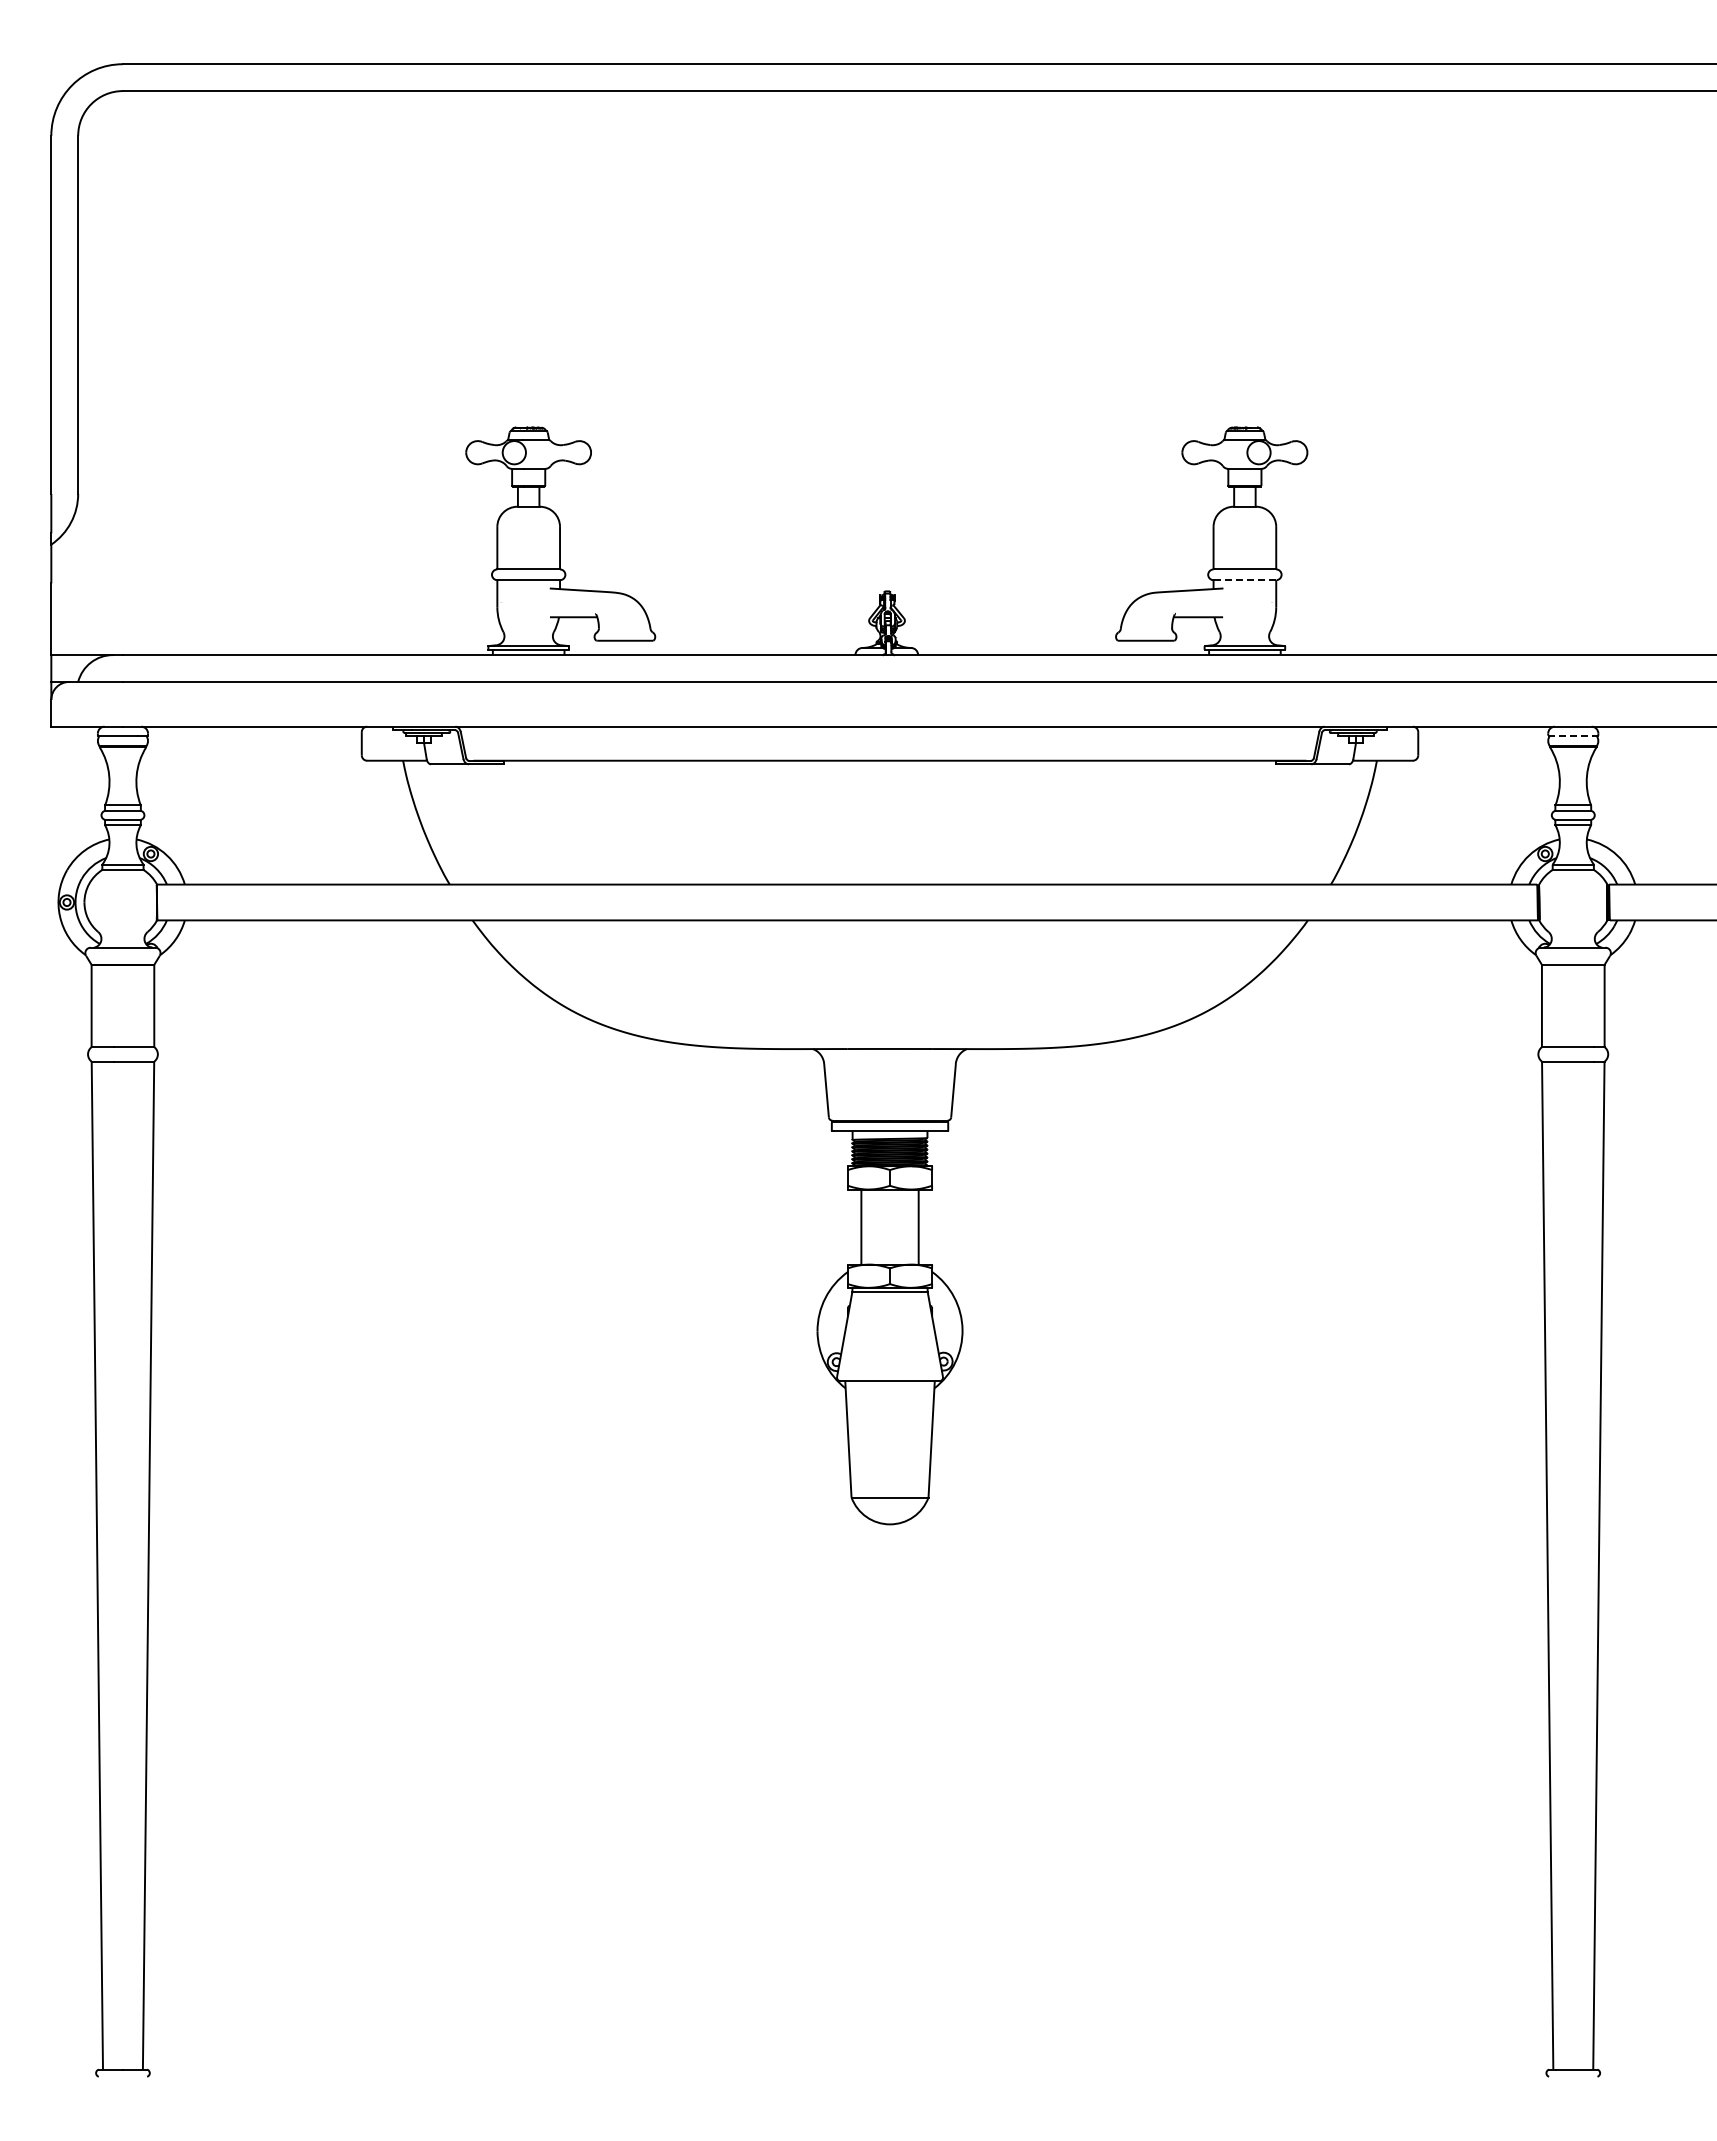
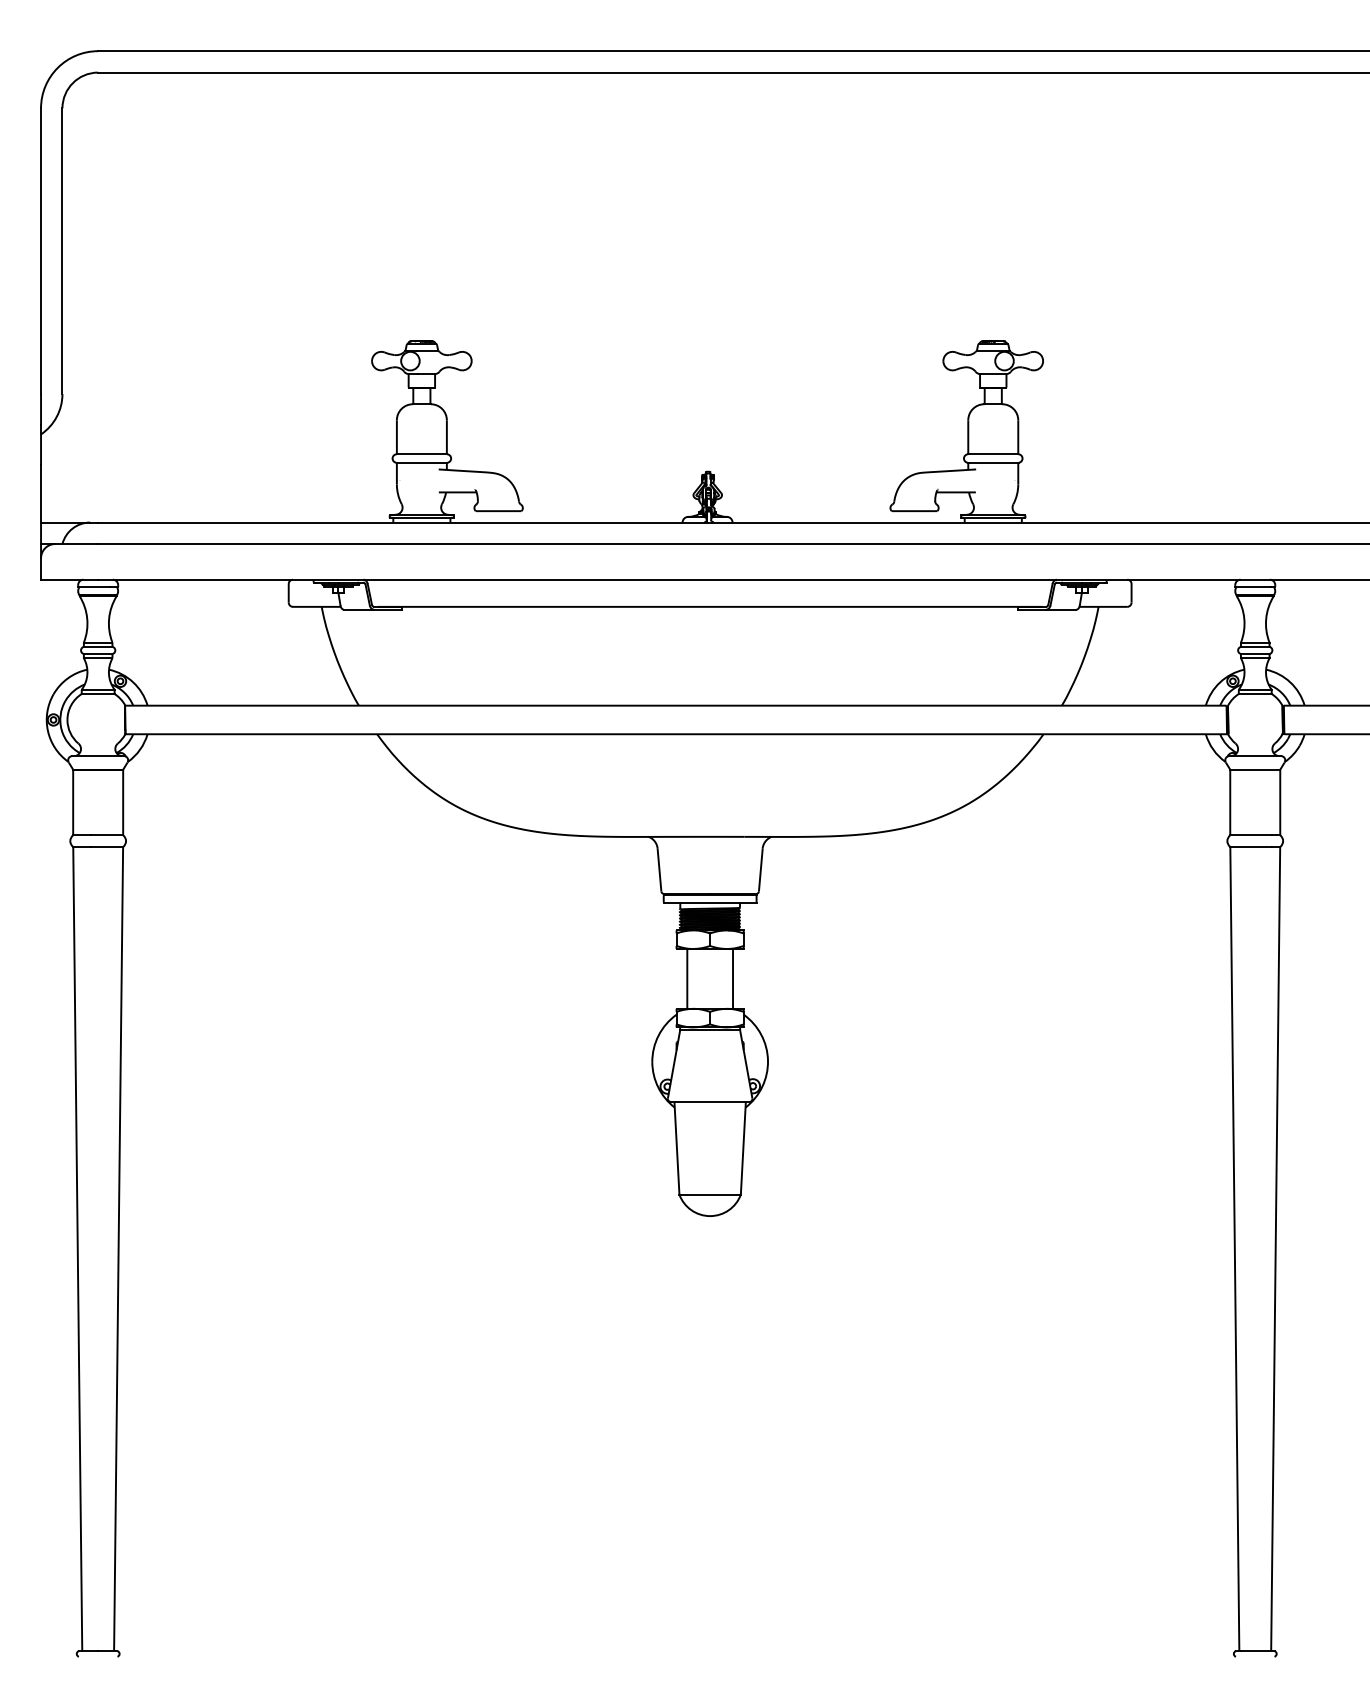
line: (1245, 580) -> (993, 463), dashed -> solid
line: (1570, 735) -> (1253, 586), dashed -> solid

